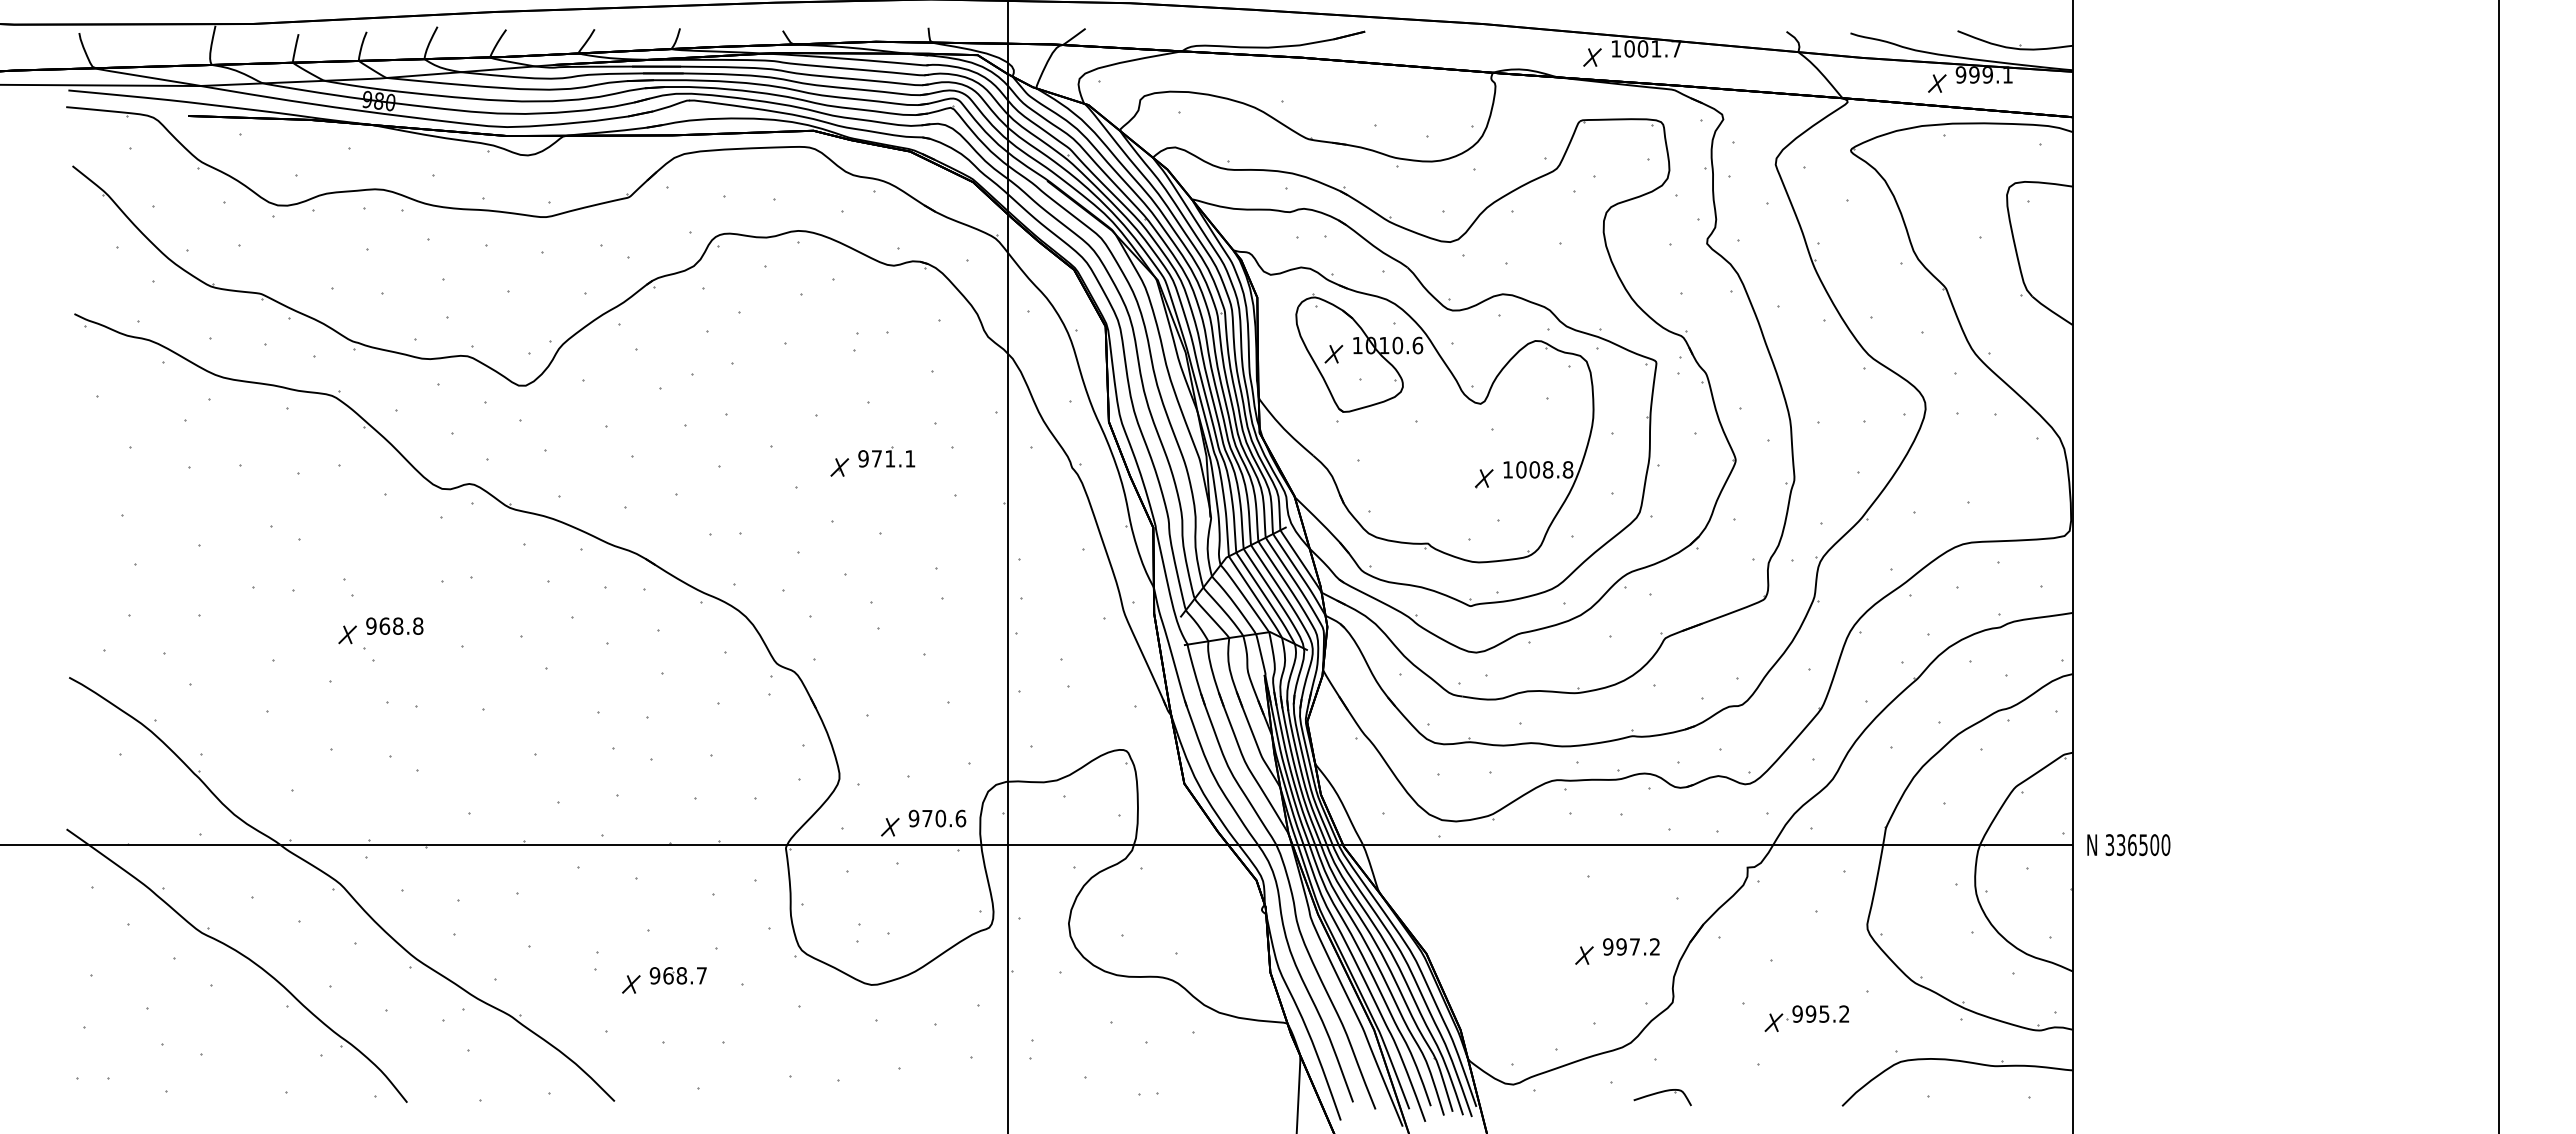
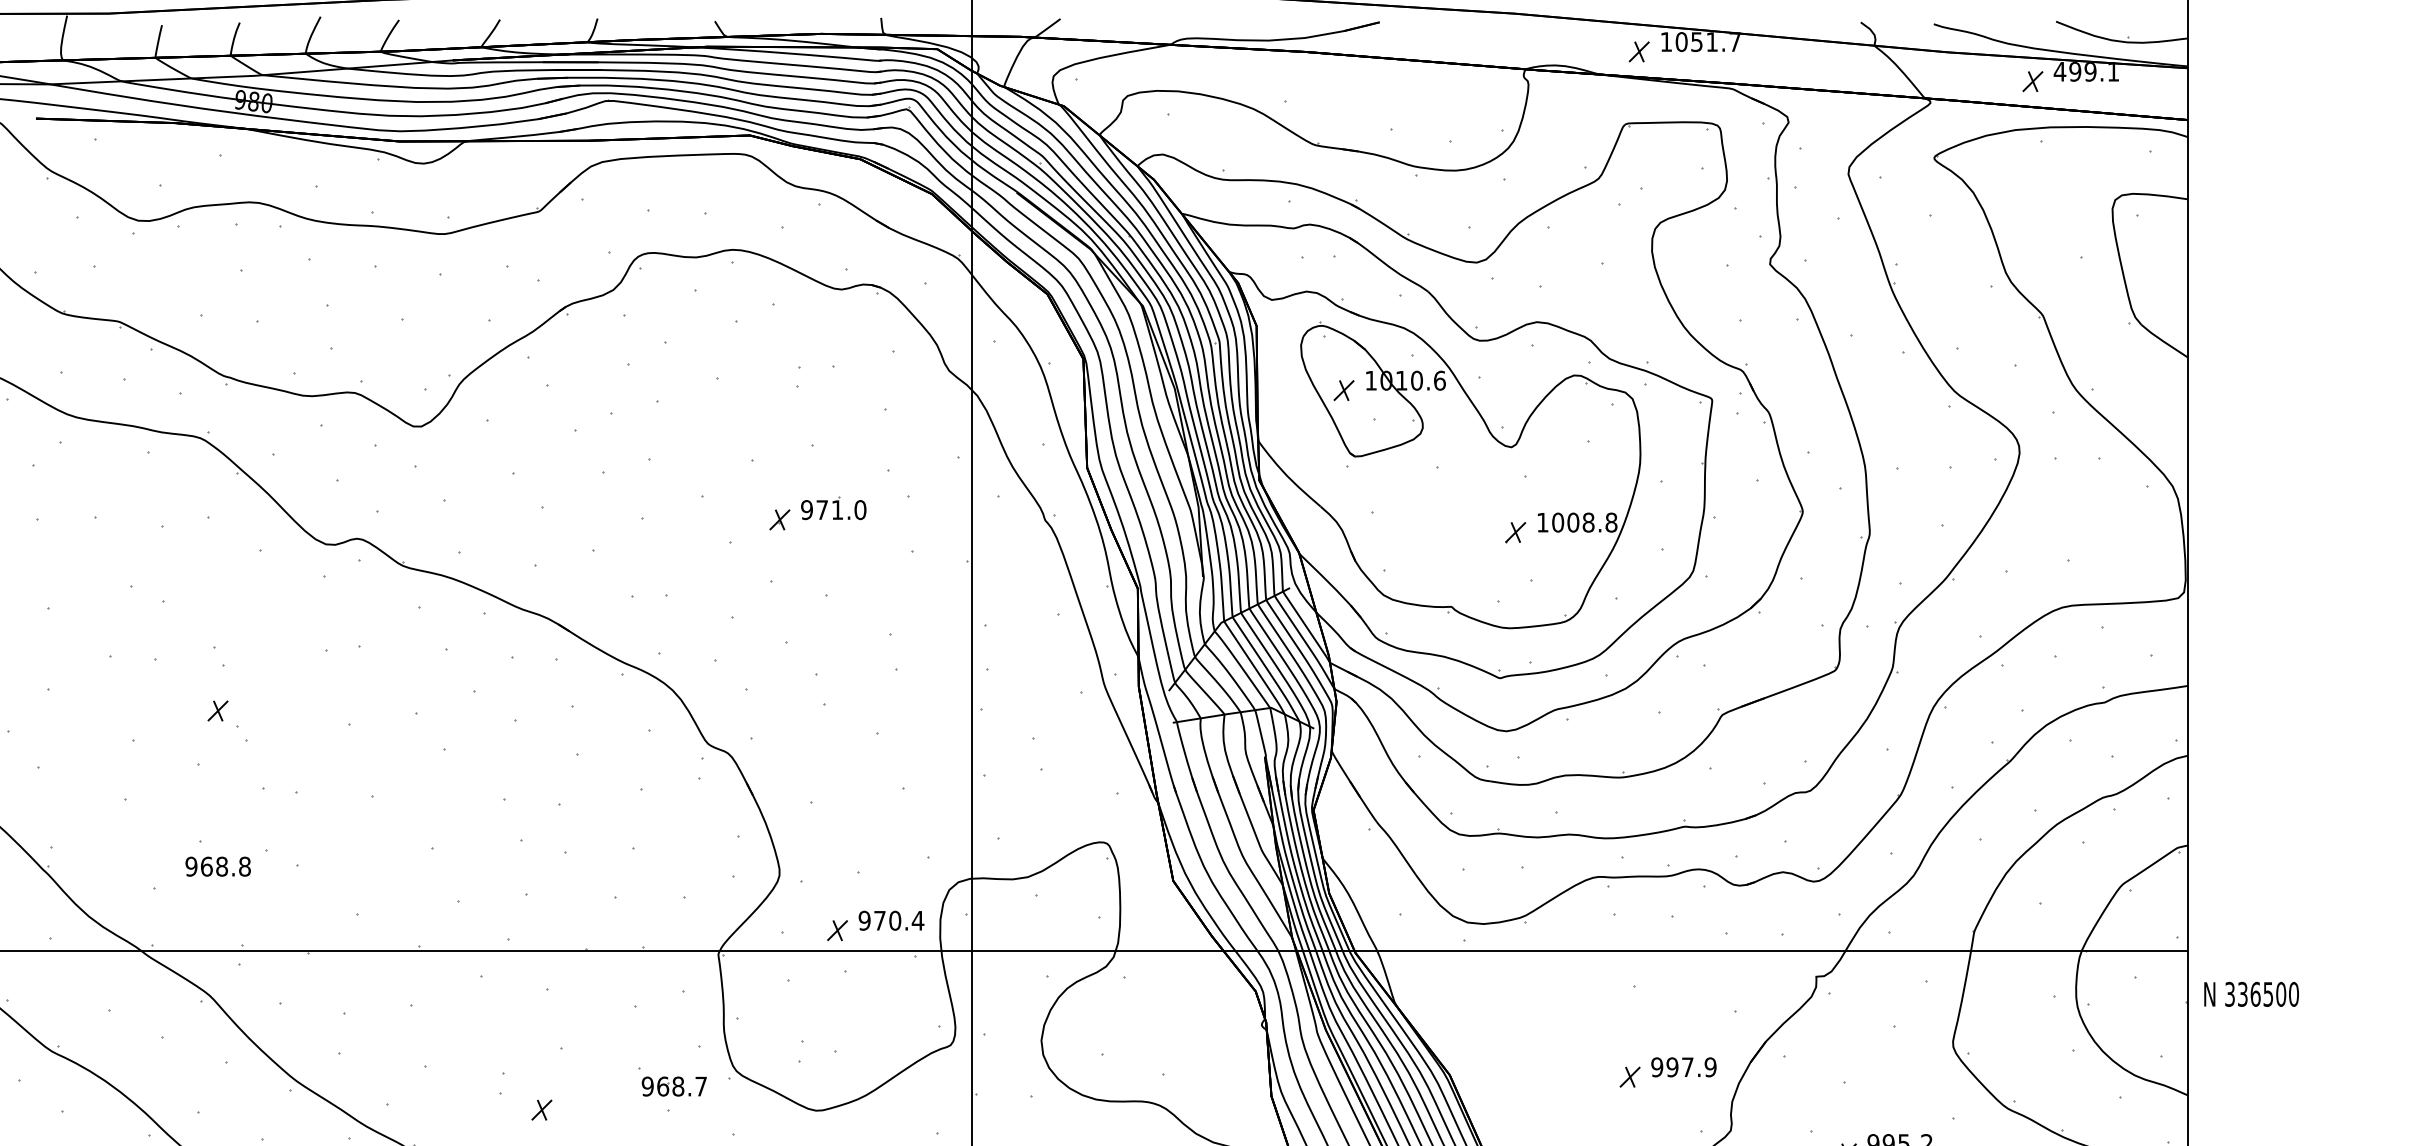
text: (1642, 48) -> (1696, 41), 1001.7 -> 1051.7
text: (1960, 74) -> (2059, 71), 999.1 -> 499.1
text: (910, 458) -> (860, 509), 971.1 -> 971.0
text: (394, 625) -> (217, 865), moved
text: (960, 818) -> (917, 920), 970.6 -> 970.4
text: (2128, 845) -> (2251, 994), moved
text: (1654, 946) -> (1710, 1066), 997.2 -> 997.9
part: (677, 975) -> (673, 1086), moved

